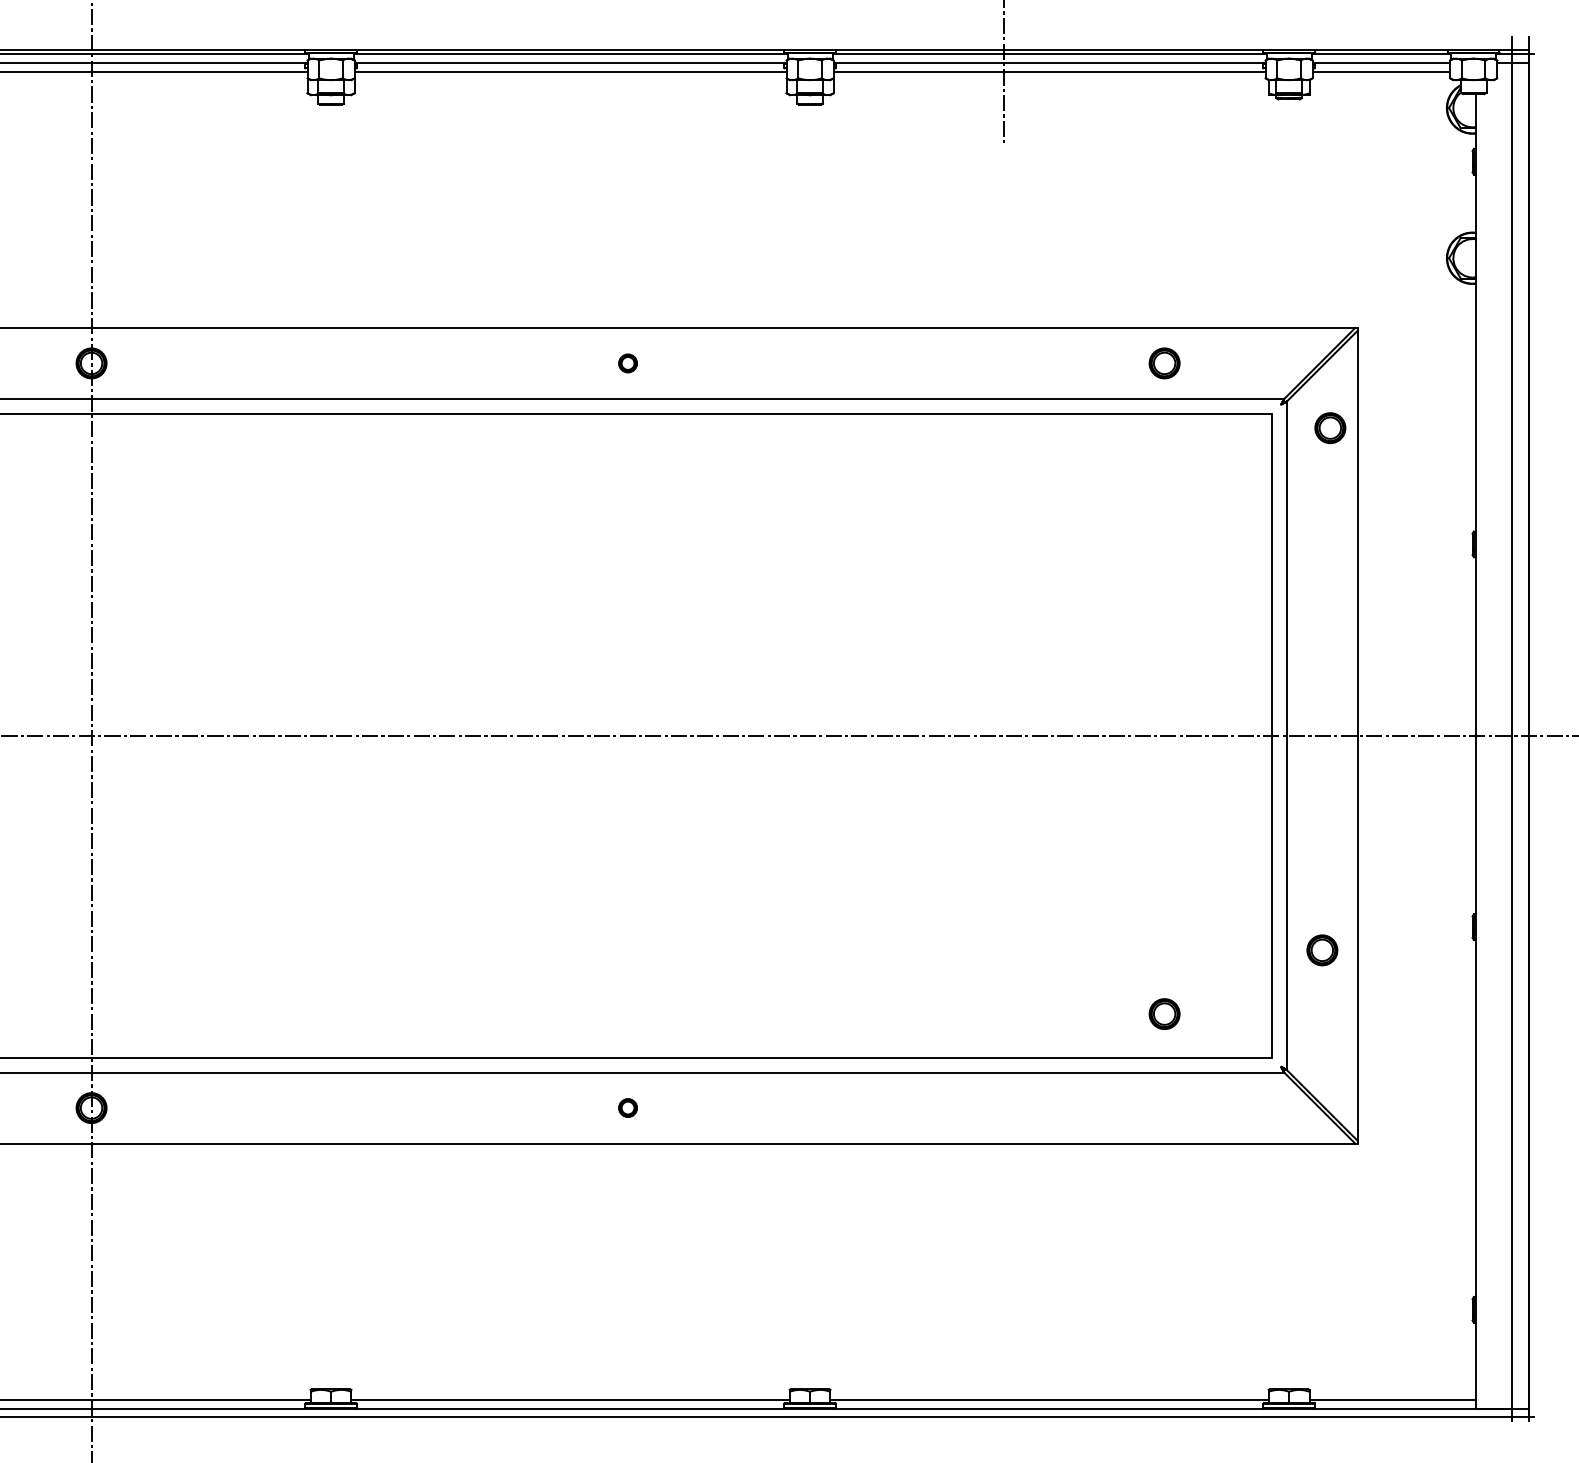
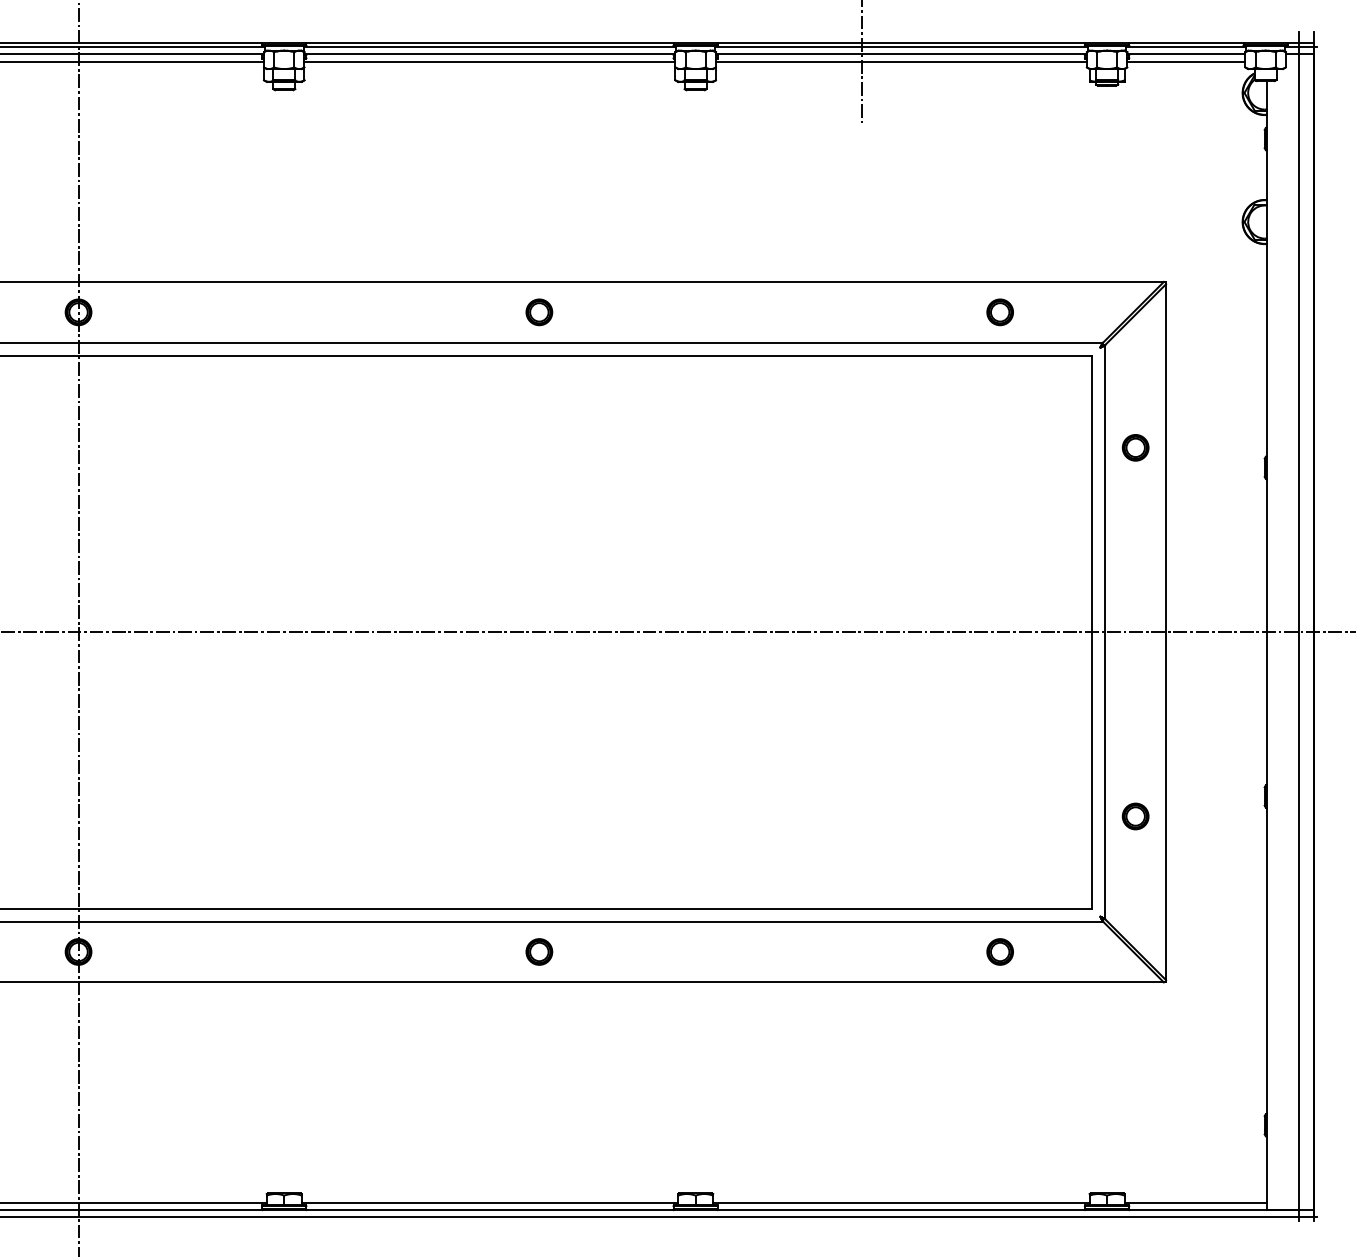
part: (627, 363) -> (538, 312), size x1.67
part: (1330, 428) -> (1135, 448), moved
part: (1164, 1013) -> (1000, 951), moved
part: (627, 1107) -> (538, 951), size x1.67

